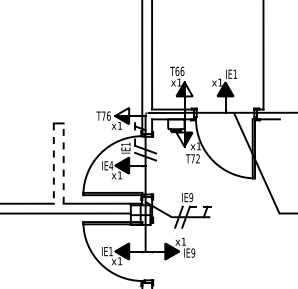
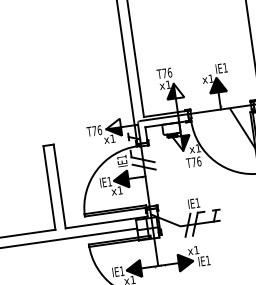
text: (177, 71) -> (164, 73), T66 -> T76
text: (197, 158) -> (198, 161), T72 -> T76
line: (63, 163) -> (59, 186), dashed -> solid
line: (53, 164) -> (49, 188), dashed -> solid
text: (111, 165) -> (109, 181), IE4 -> IE1
text: (191, 197) -> (198, 202), IE9 -> IE1
text: (193, 252) -> (208, 259), IE9 -> IE1

